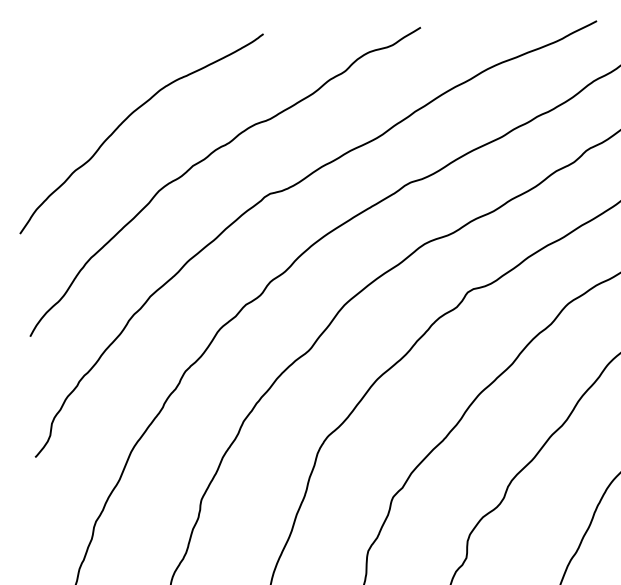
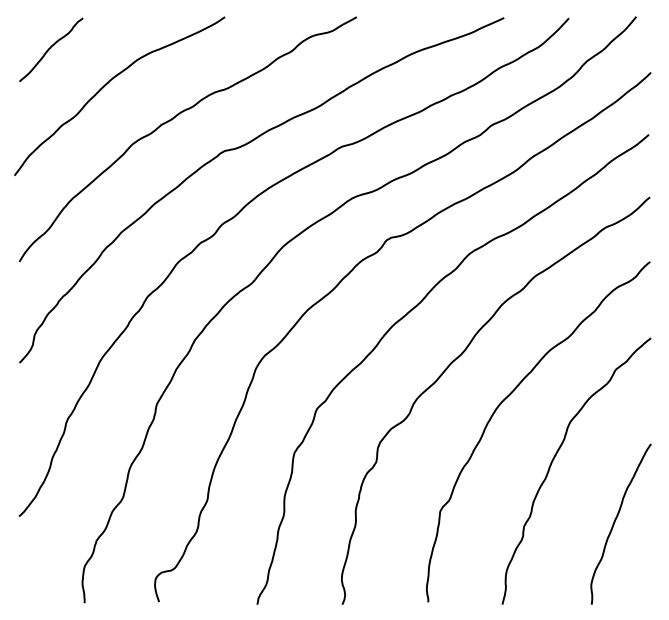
curve: (57, 80) -> (51, 48), added

